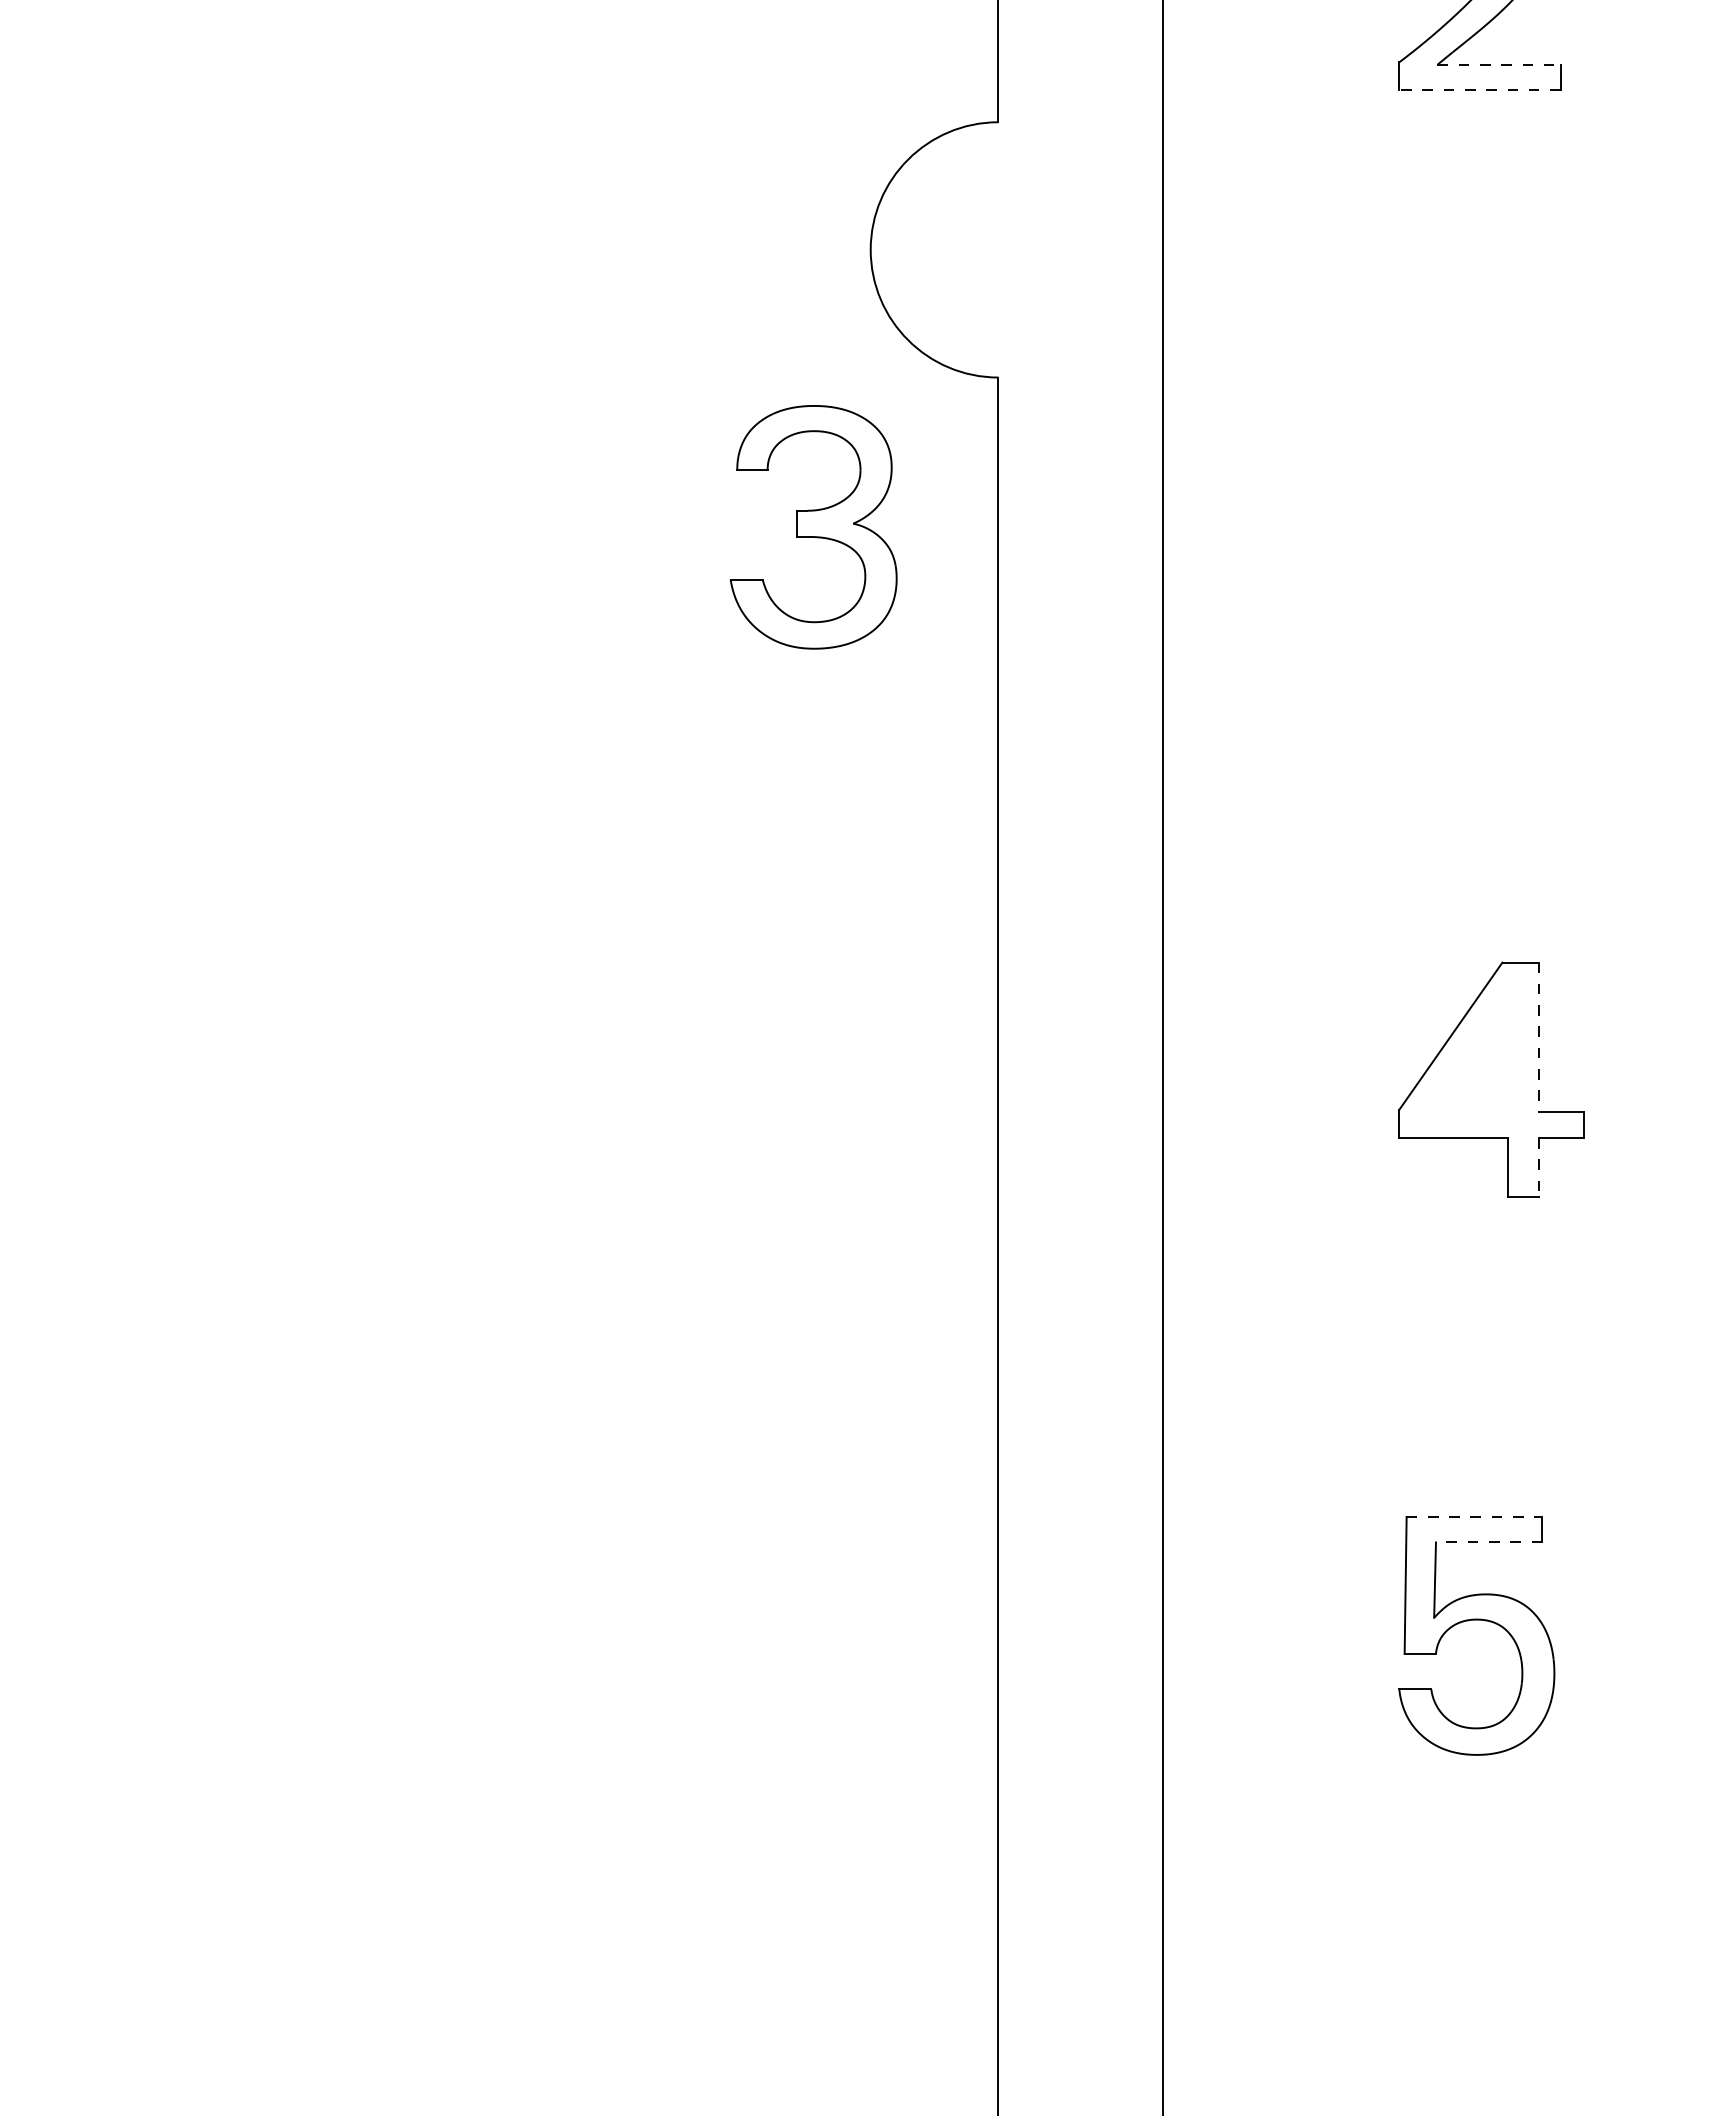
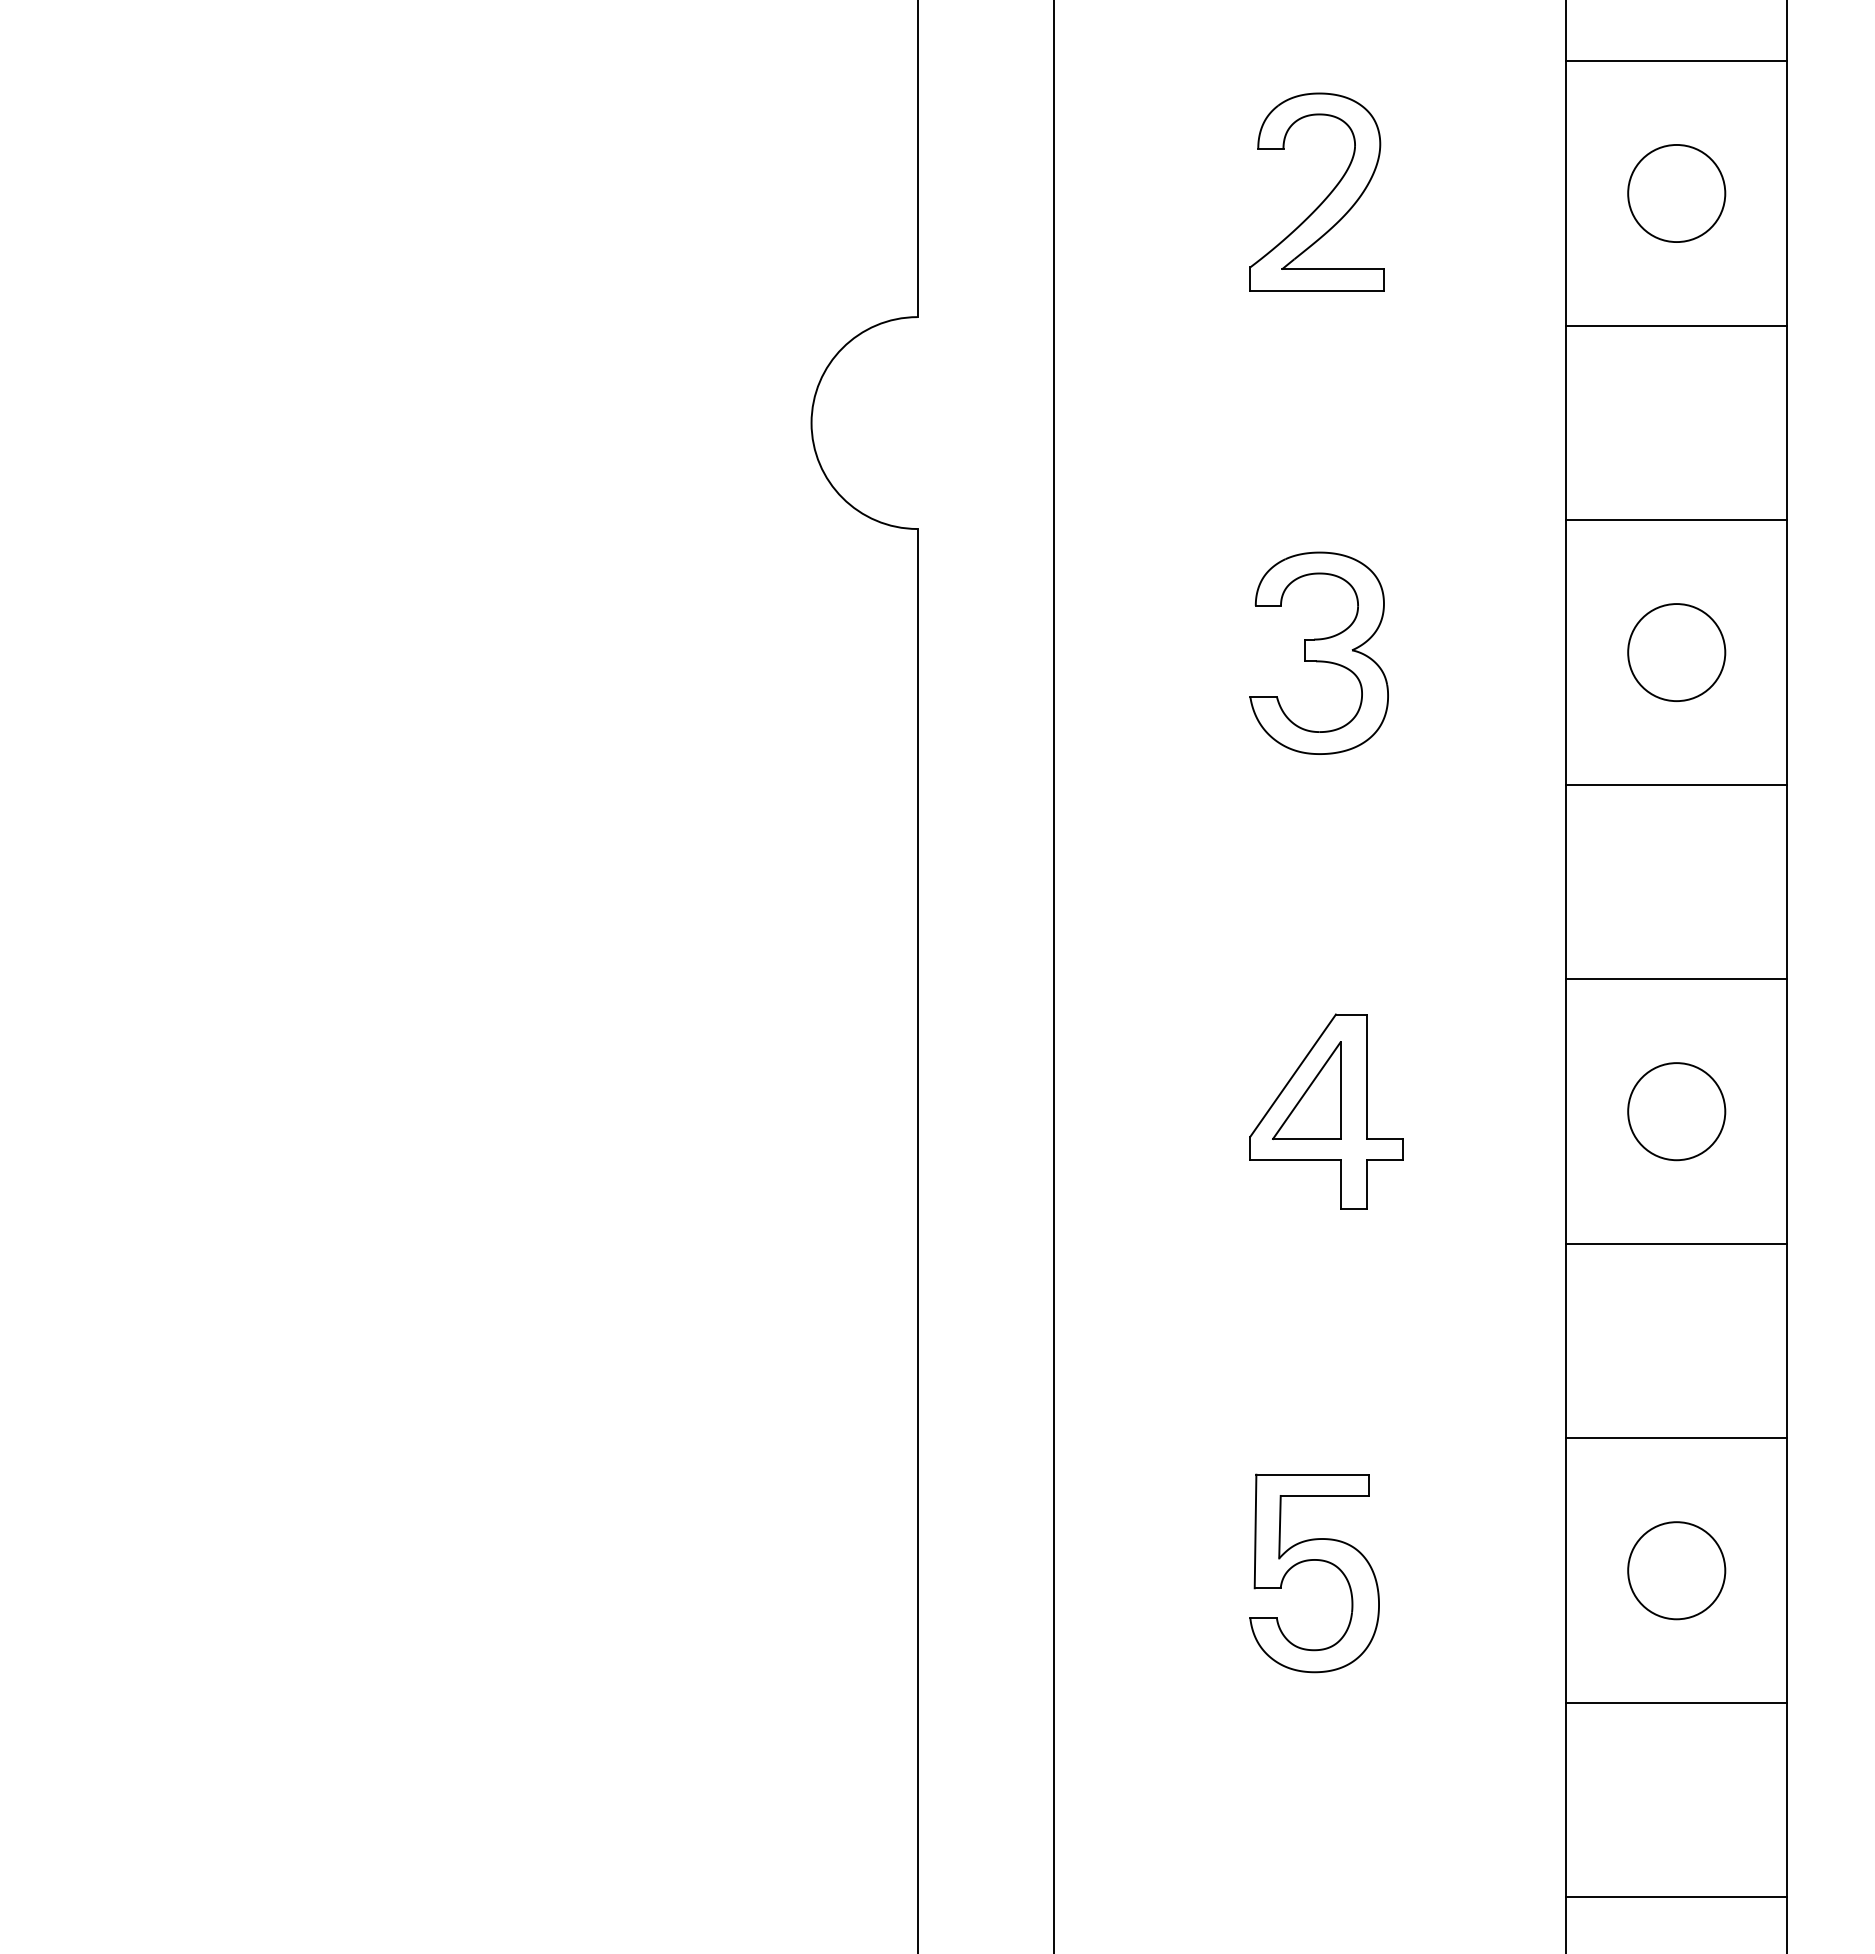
line: (1499, 64) -> (1333, 269), dashed -> solid
line: (1480, 90) -> (1317, 290), dashed -> solid
part: (812, 526) -> (1318, 652), moved
line: (1539, 1038) -> (1366, 1077), dashed -> solid
part: (1467, 1054) -> (1306, 1090), added
line: (1539, 1167) -> (1366, 1184), dashed -> solid
line: (1475, 1516) -> (1313, 1474), dashed -> solid
line: (1488, 1541) -> (1324, 1495), dashed -> solid

